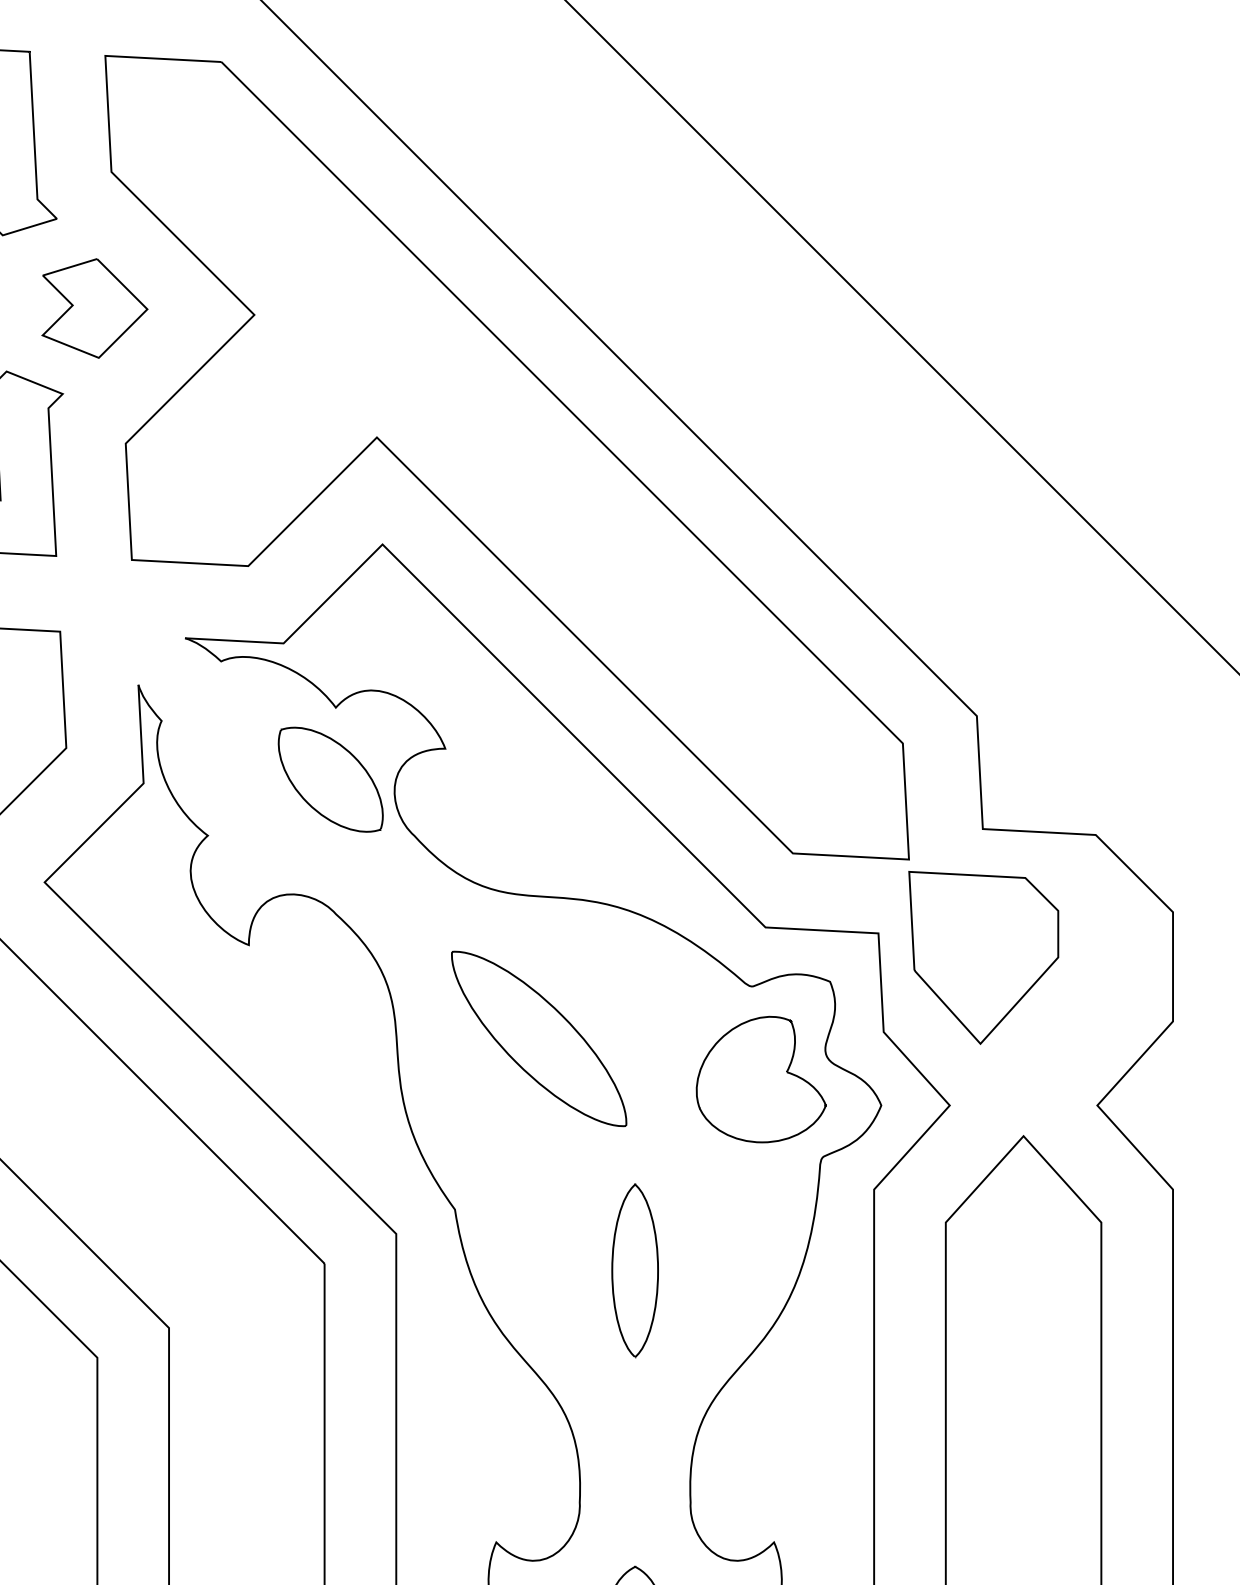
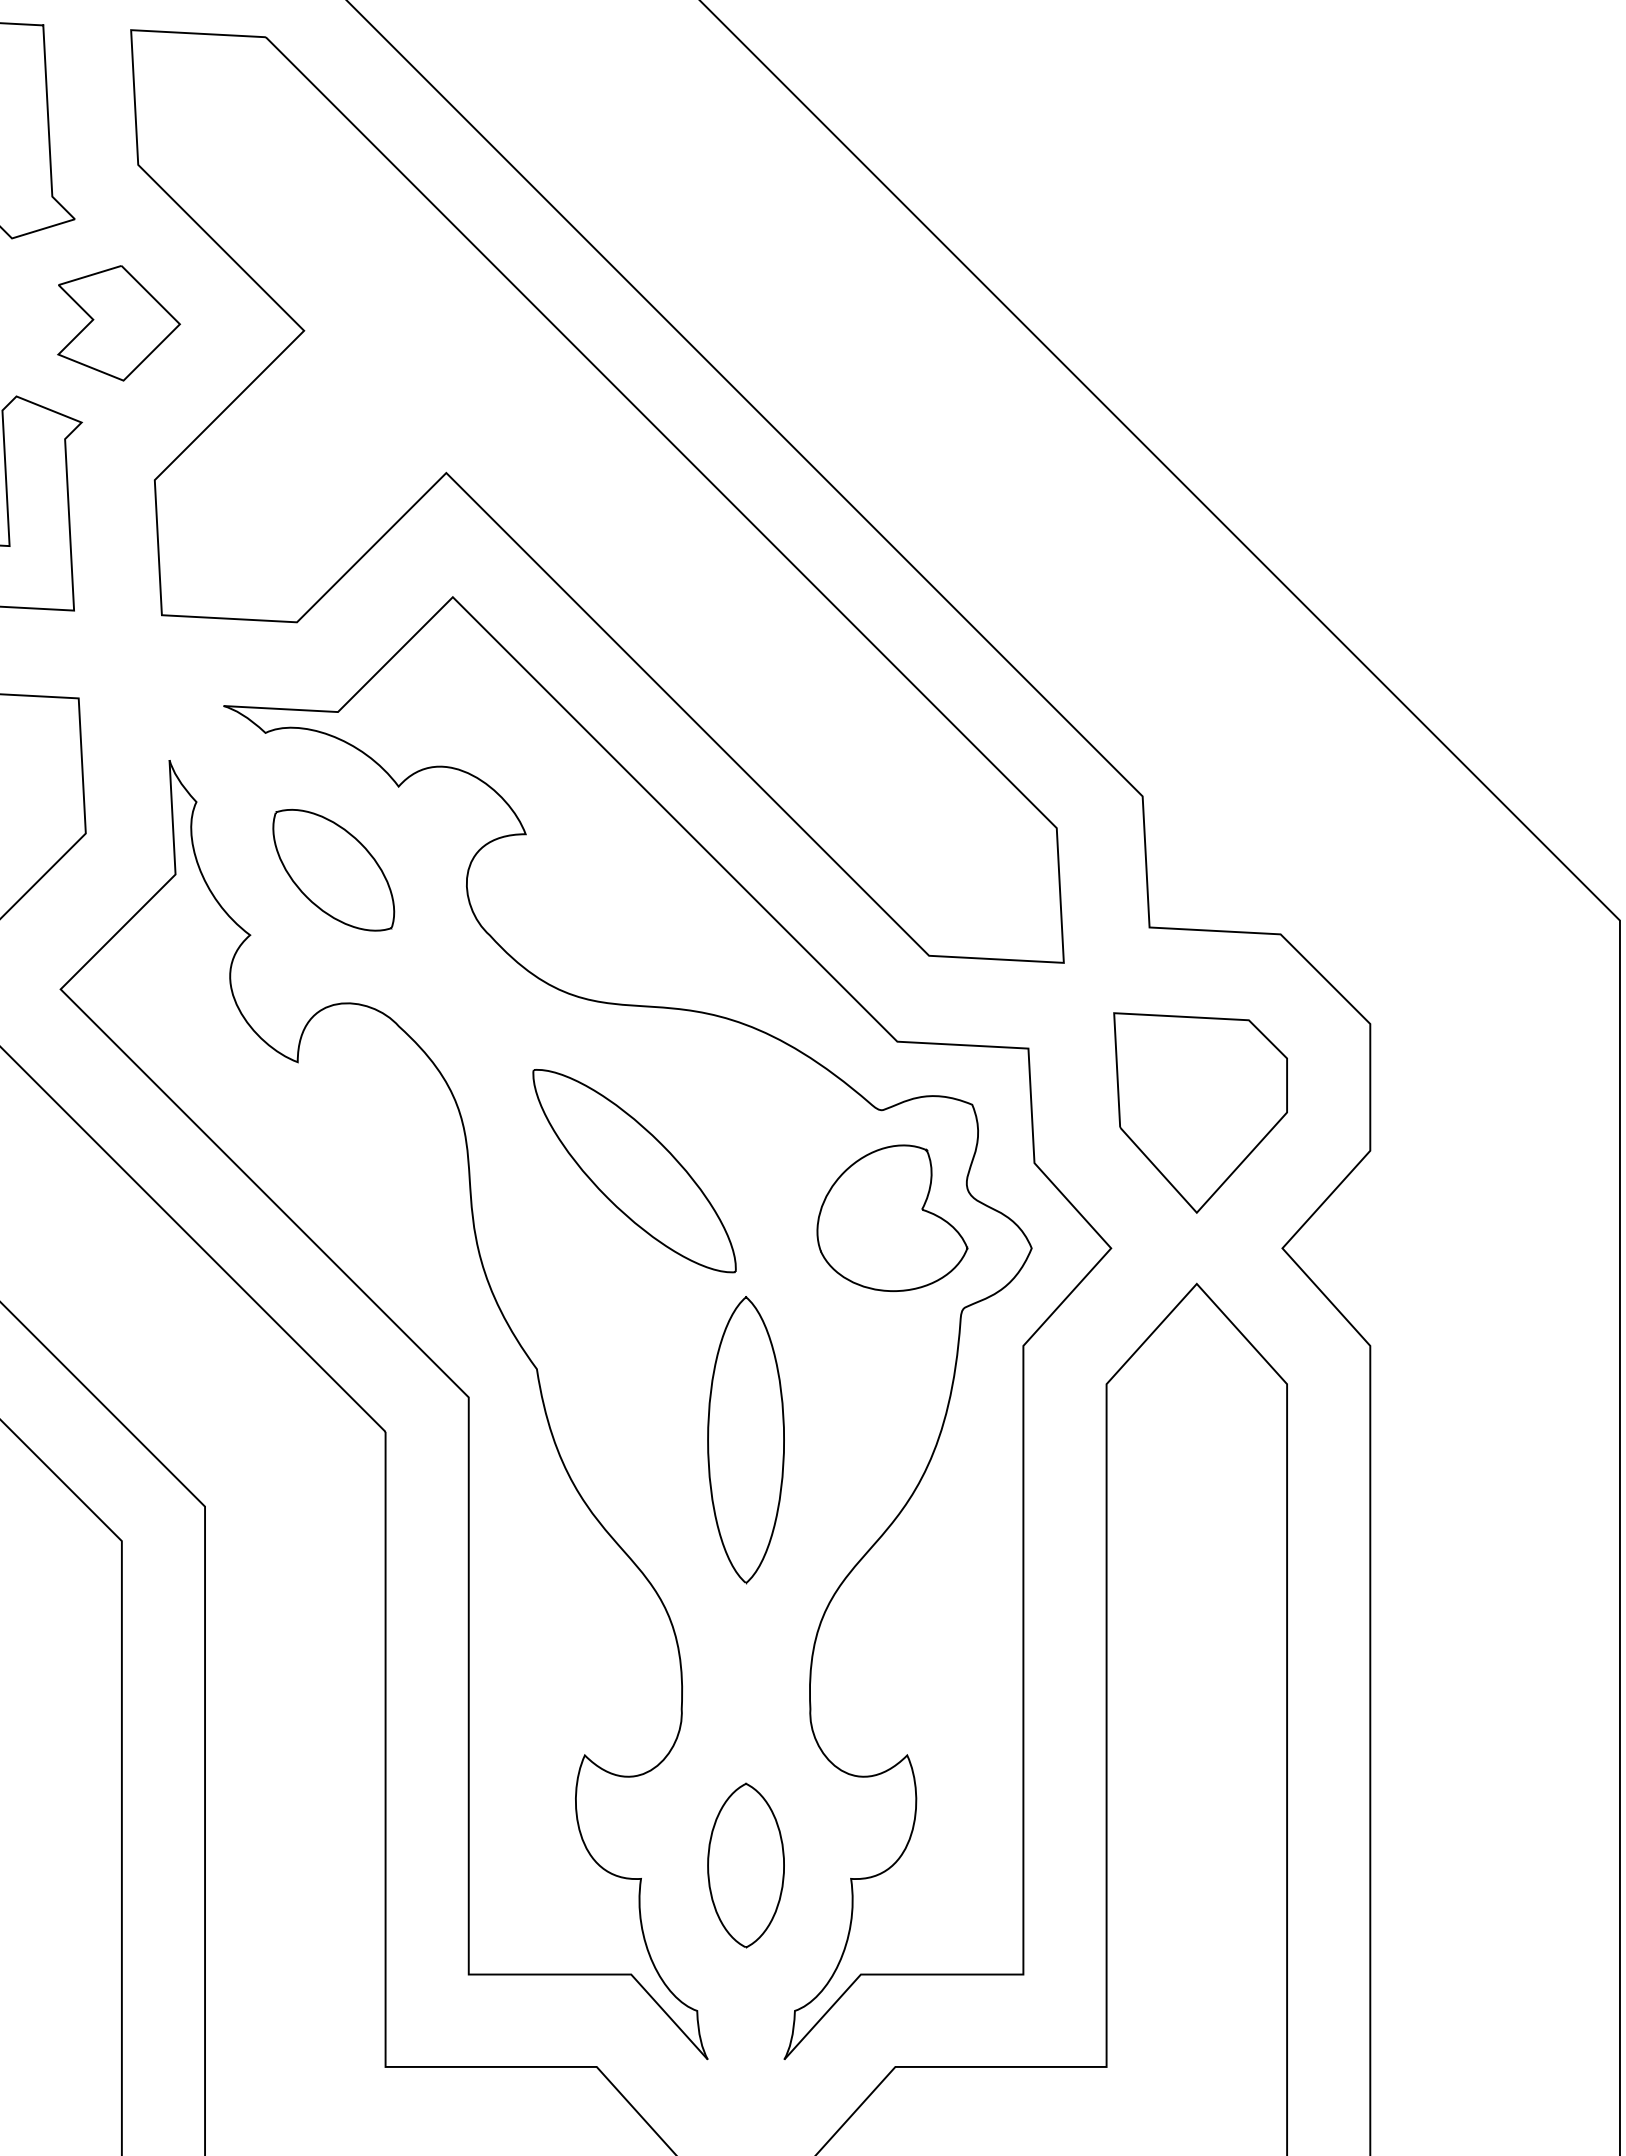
part: (330, 779) -> (333, 869), moved
part: (983, 957) -> (1200, 1112), moved
part: (634, 1271) -> (745, 1440), size x1.43

